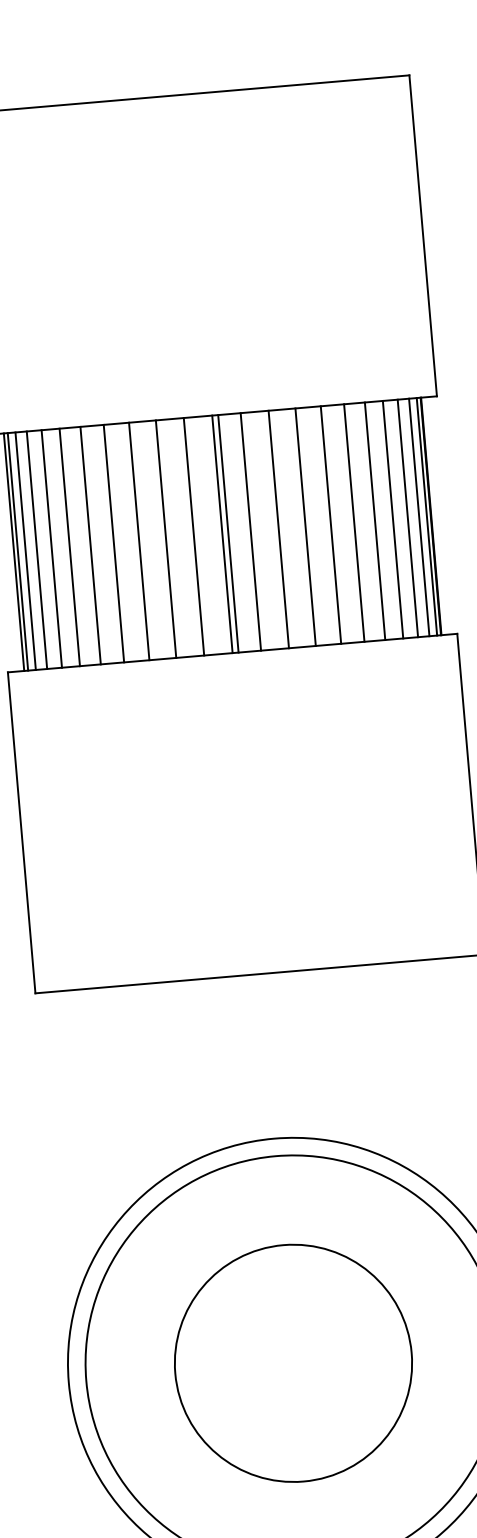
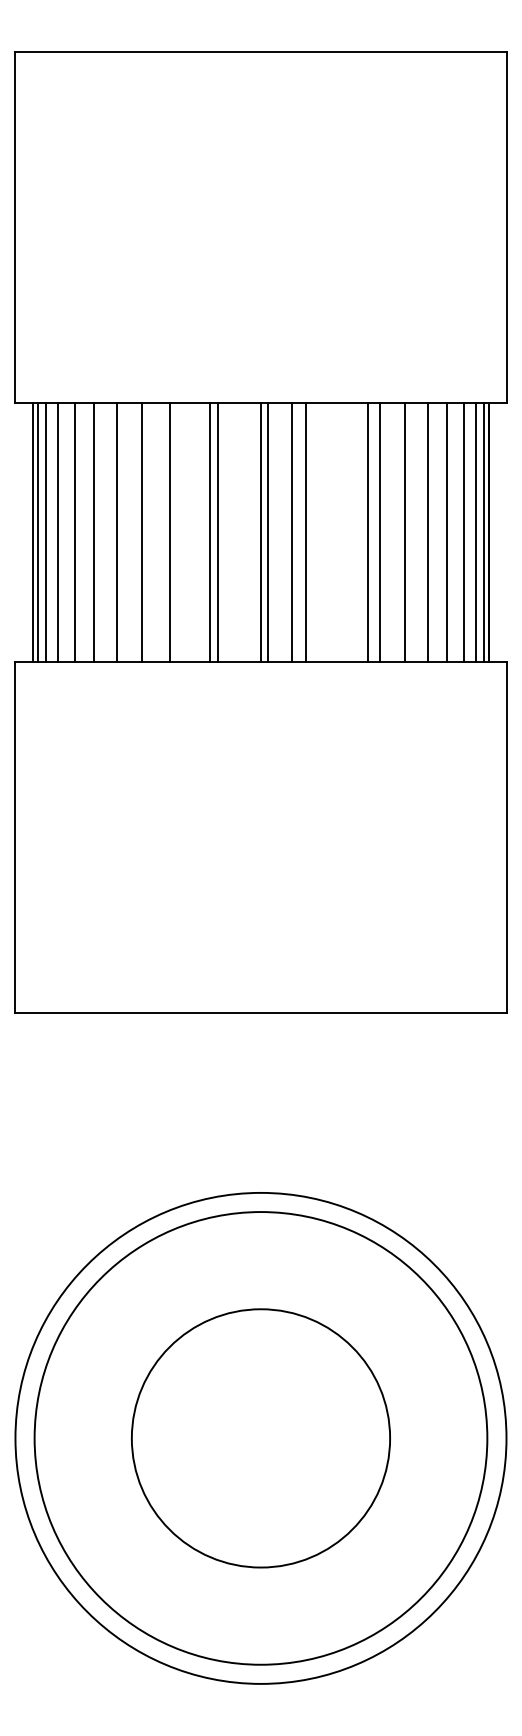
line: (305, 527) -> (367, 532), moved
line: (278, 529) -> (305, 532), moved
line: (193, 536) -> (209, 532), moved
line: (166, 539) -> (218, 532), moved

